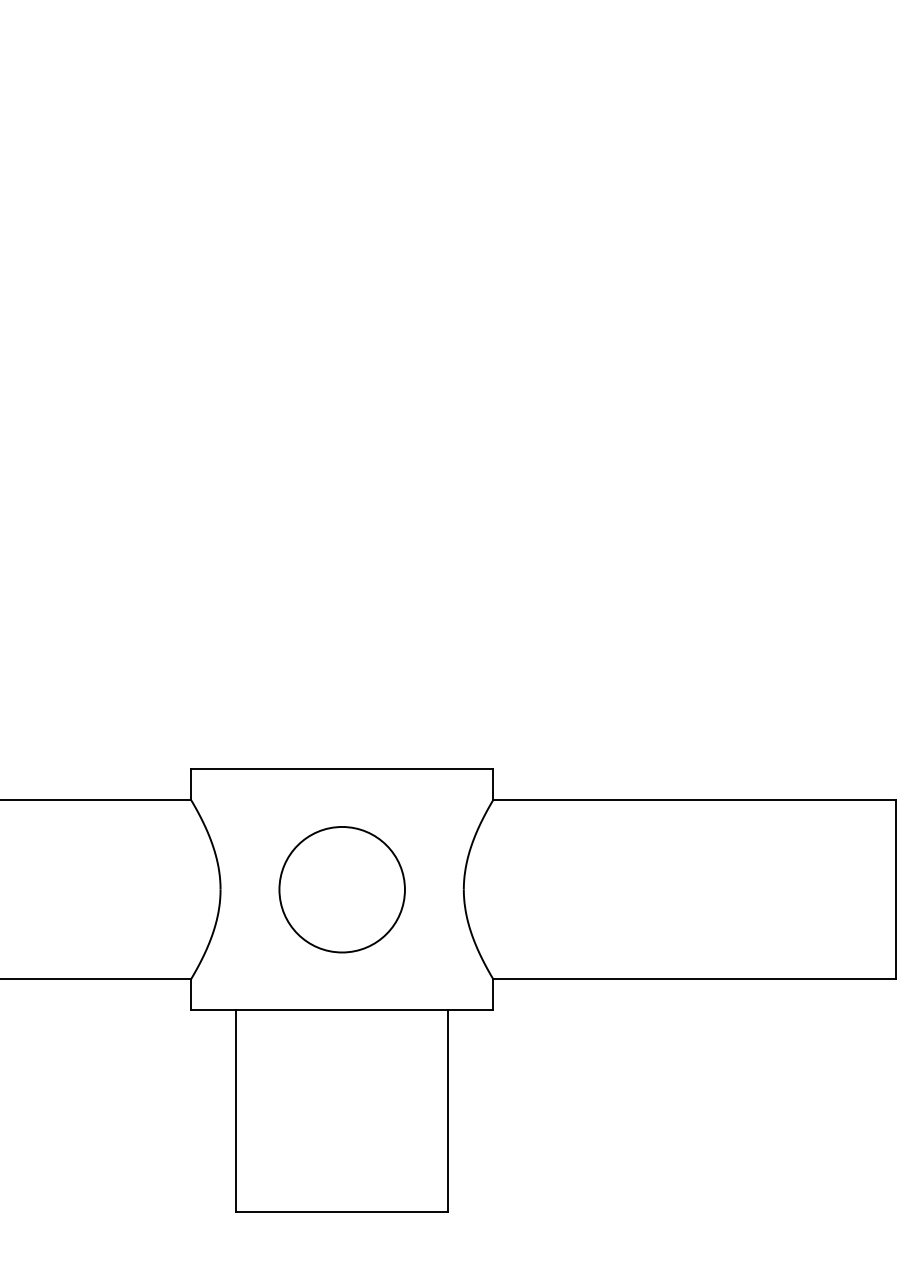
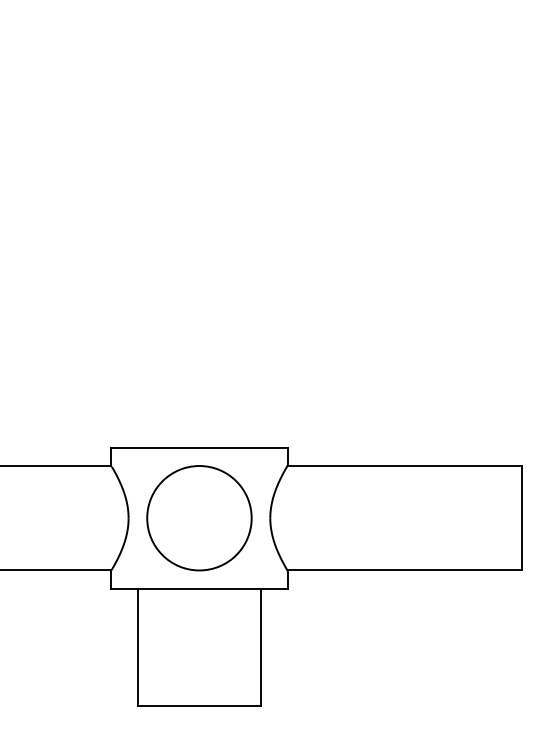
circle: (342, 890) -> (199, 518), size x1.43

